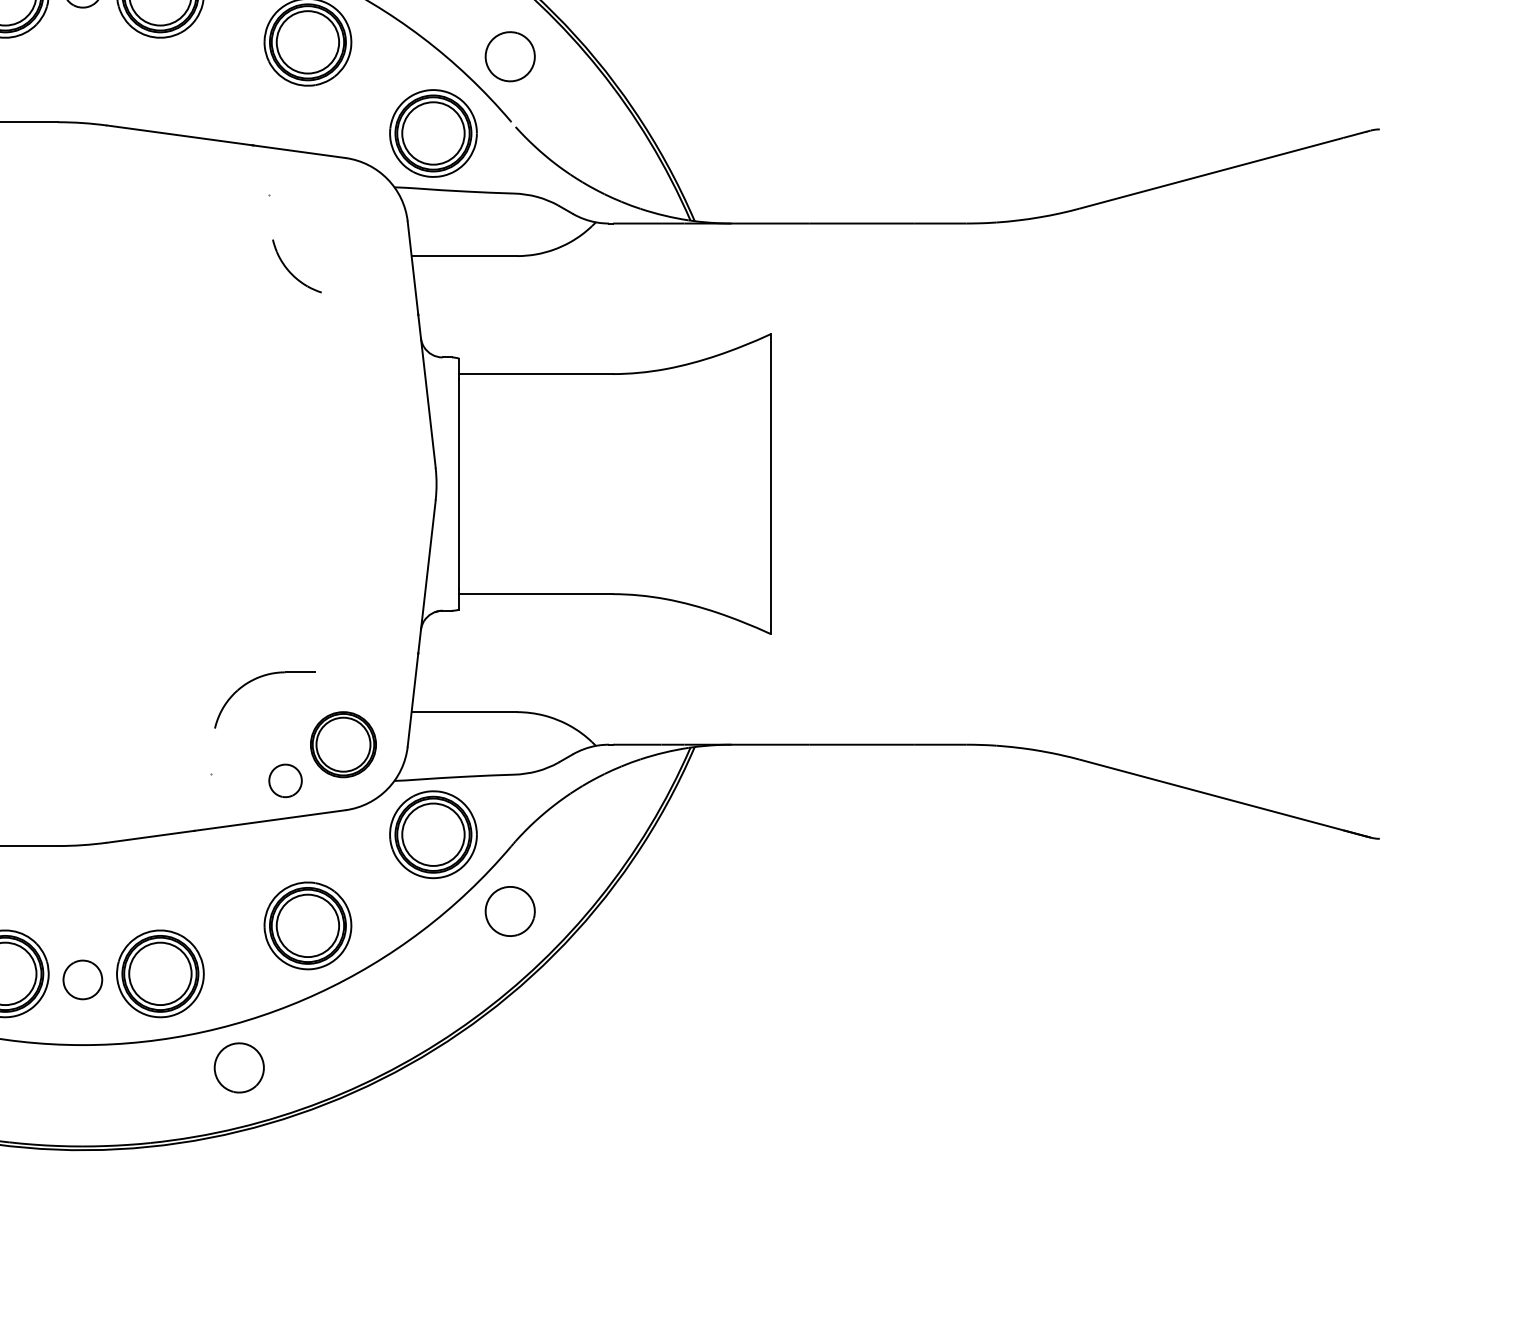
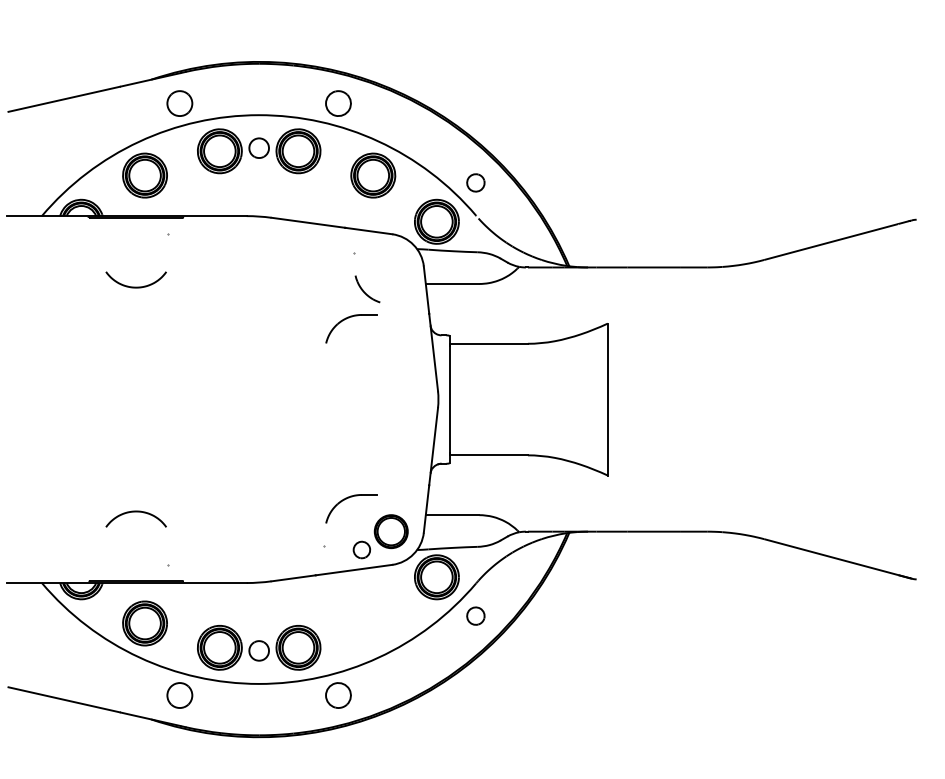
part: (509, 55) -> (475, 182), size x0.7
part: (261, 324) -> (349, 318), added
part: (509, 910) -> (475, 615), size x0.7
part: (308, 925) -> (373, 623), removed

